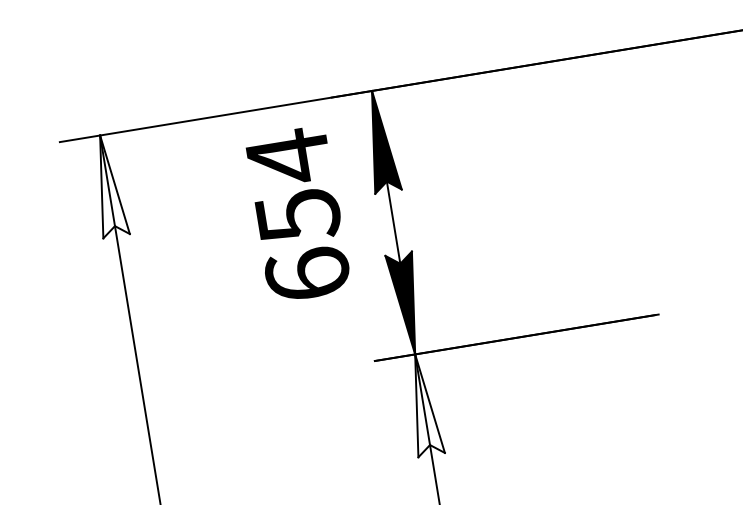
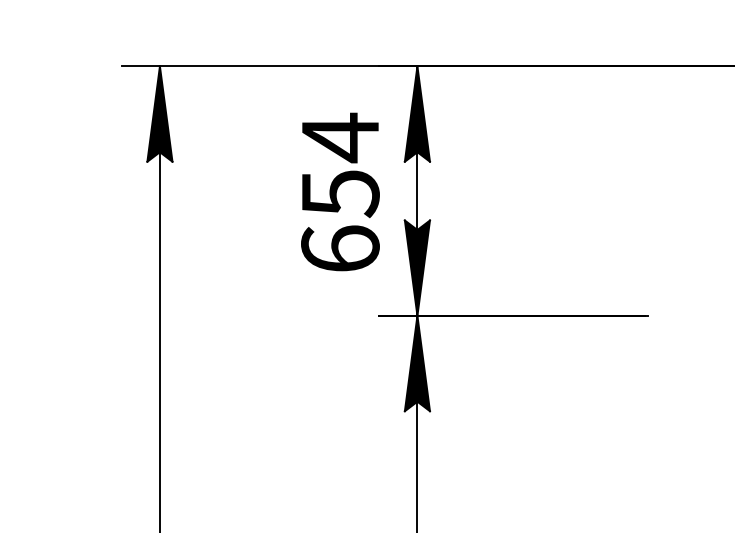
fill: (107, 185) -> (159, 113), added
text: (297, 213) -> (340, 191), moved
fill: (422, 404) -> (416, 363), added

